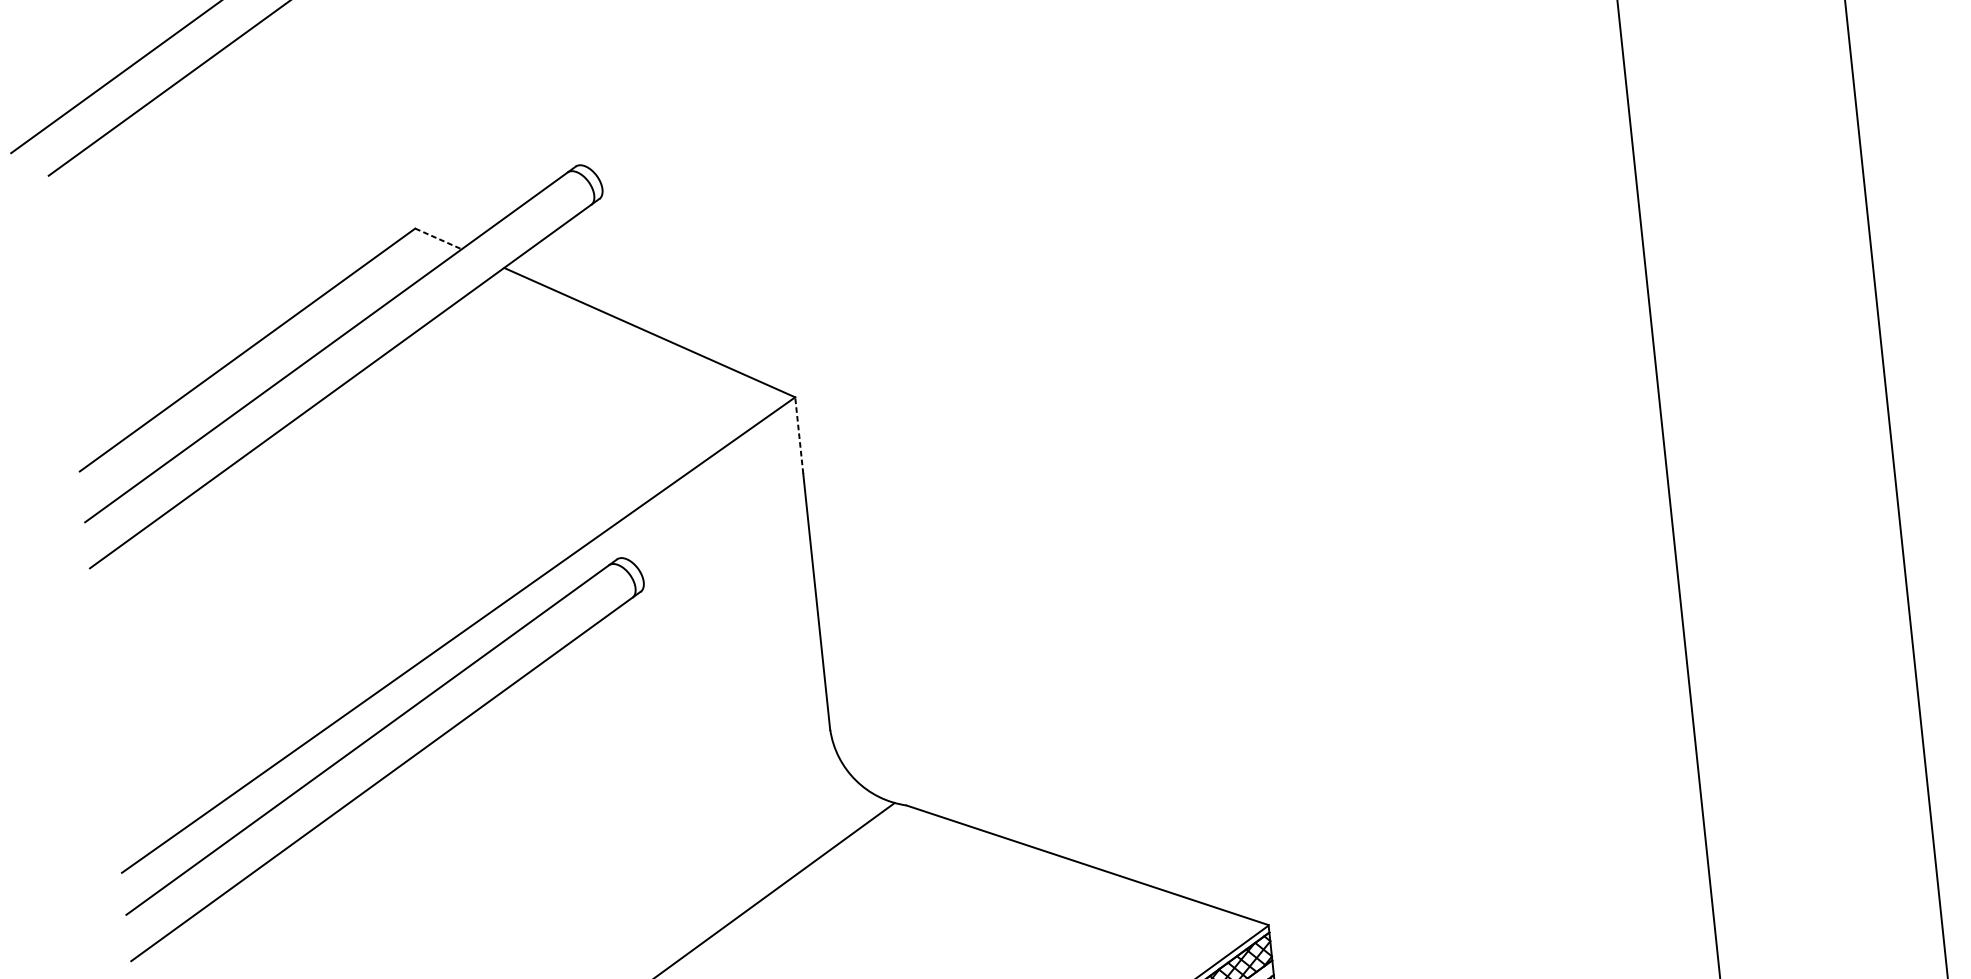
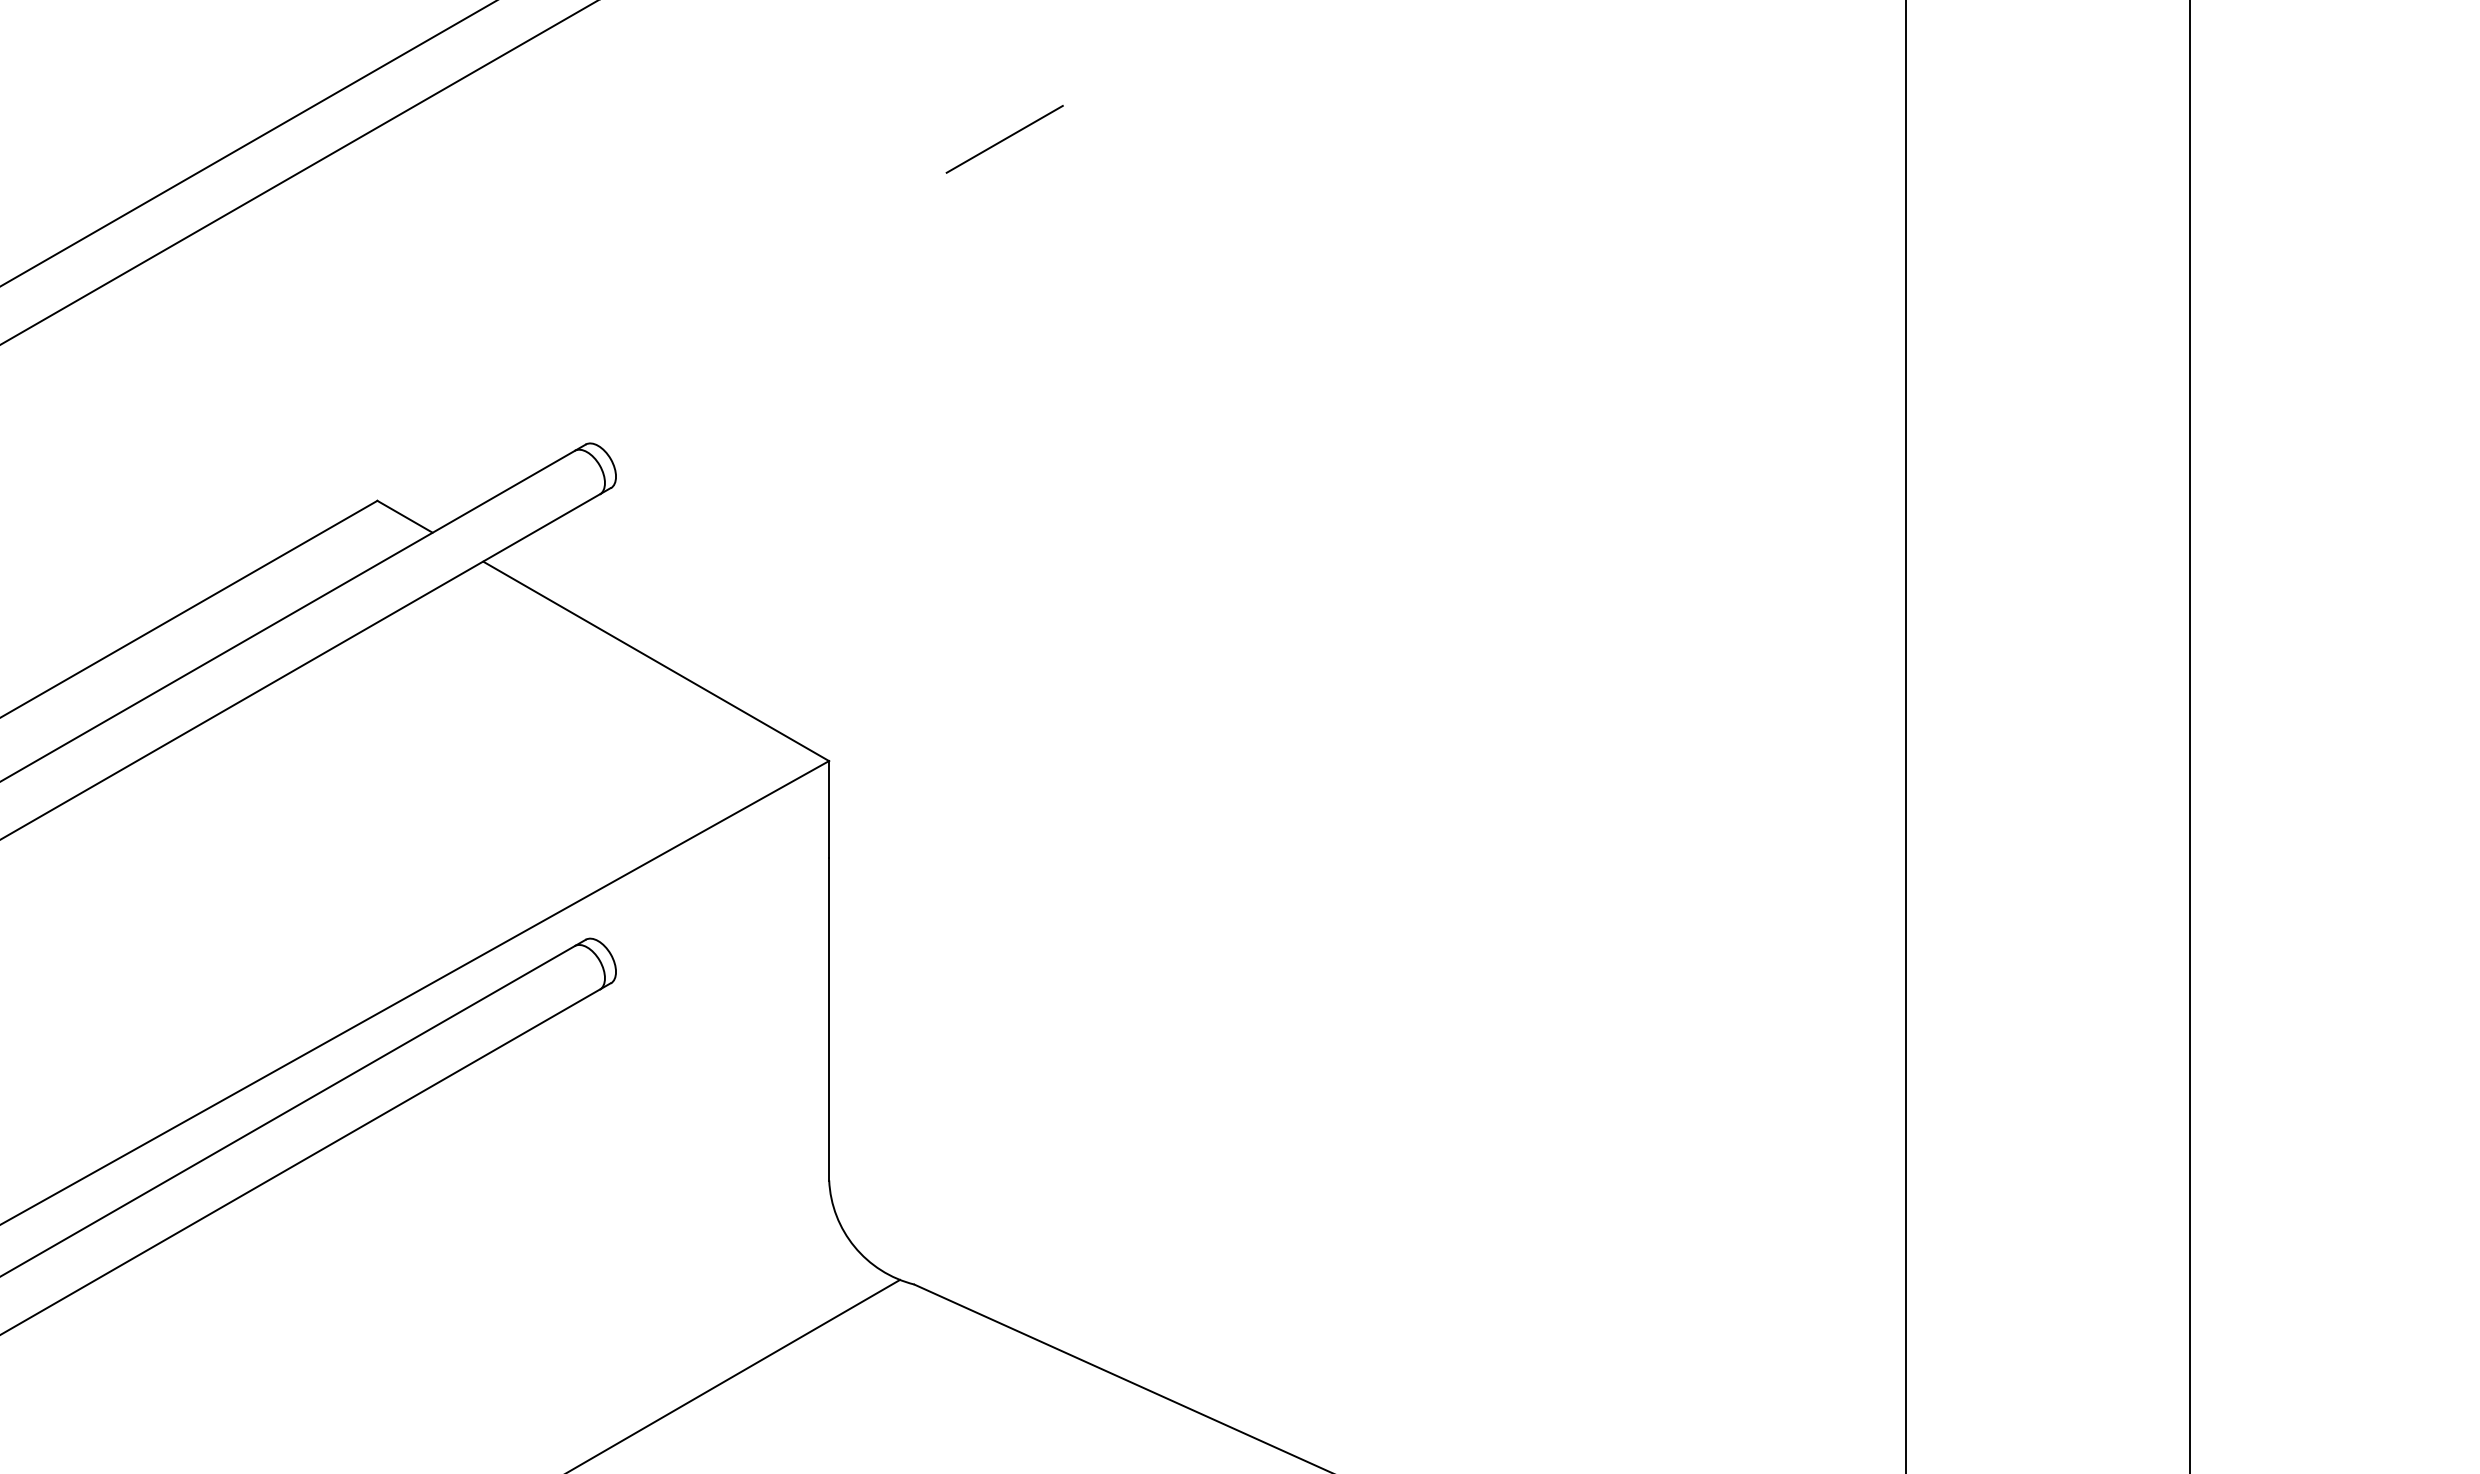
line: (438, 238) -> (405, 516), dashed -> solid
line: (799, 434) -> (829, 808), dashed -> solid

